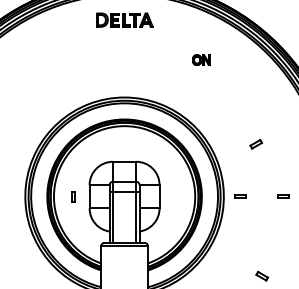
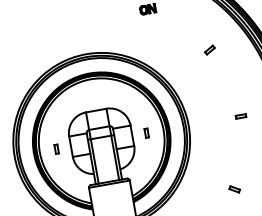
part: (256, 143) -> (210, 49), moved
part: (175, 196) -> (146, 133), added
part: (240, 196) -> (203, 122), removed

